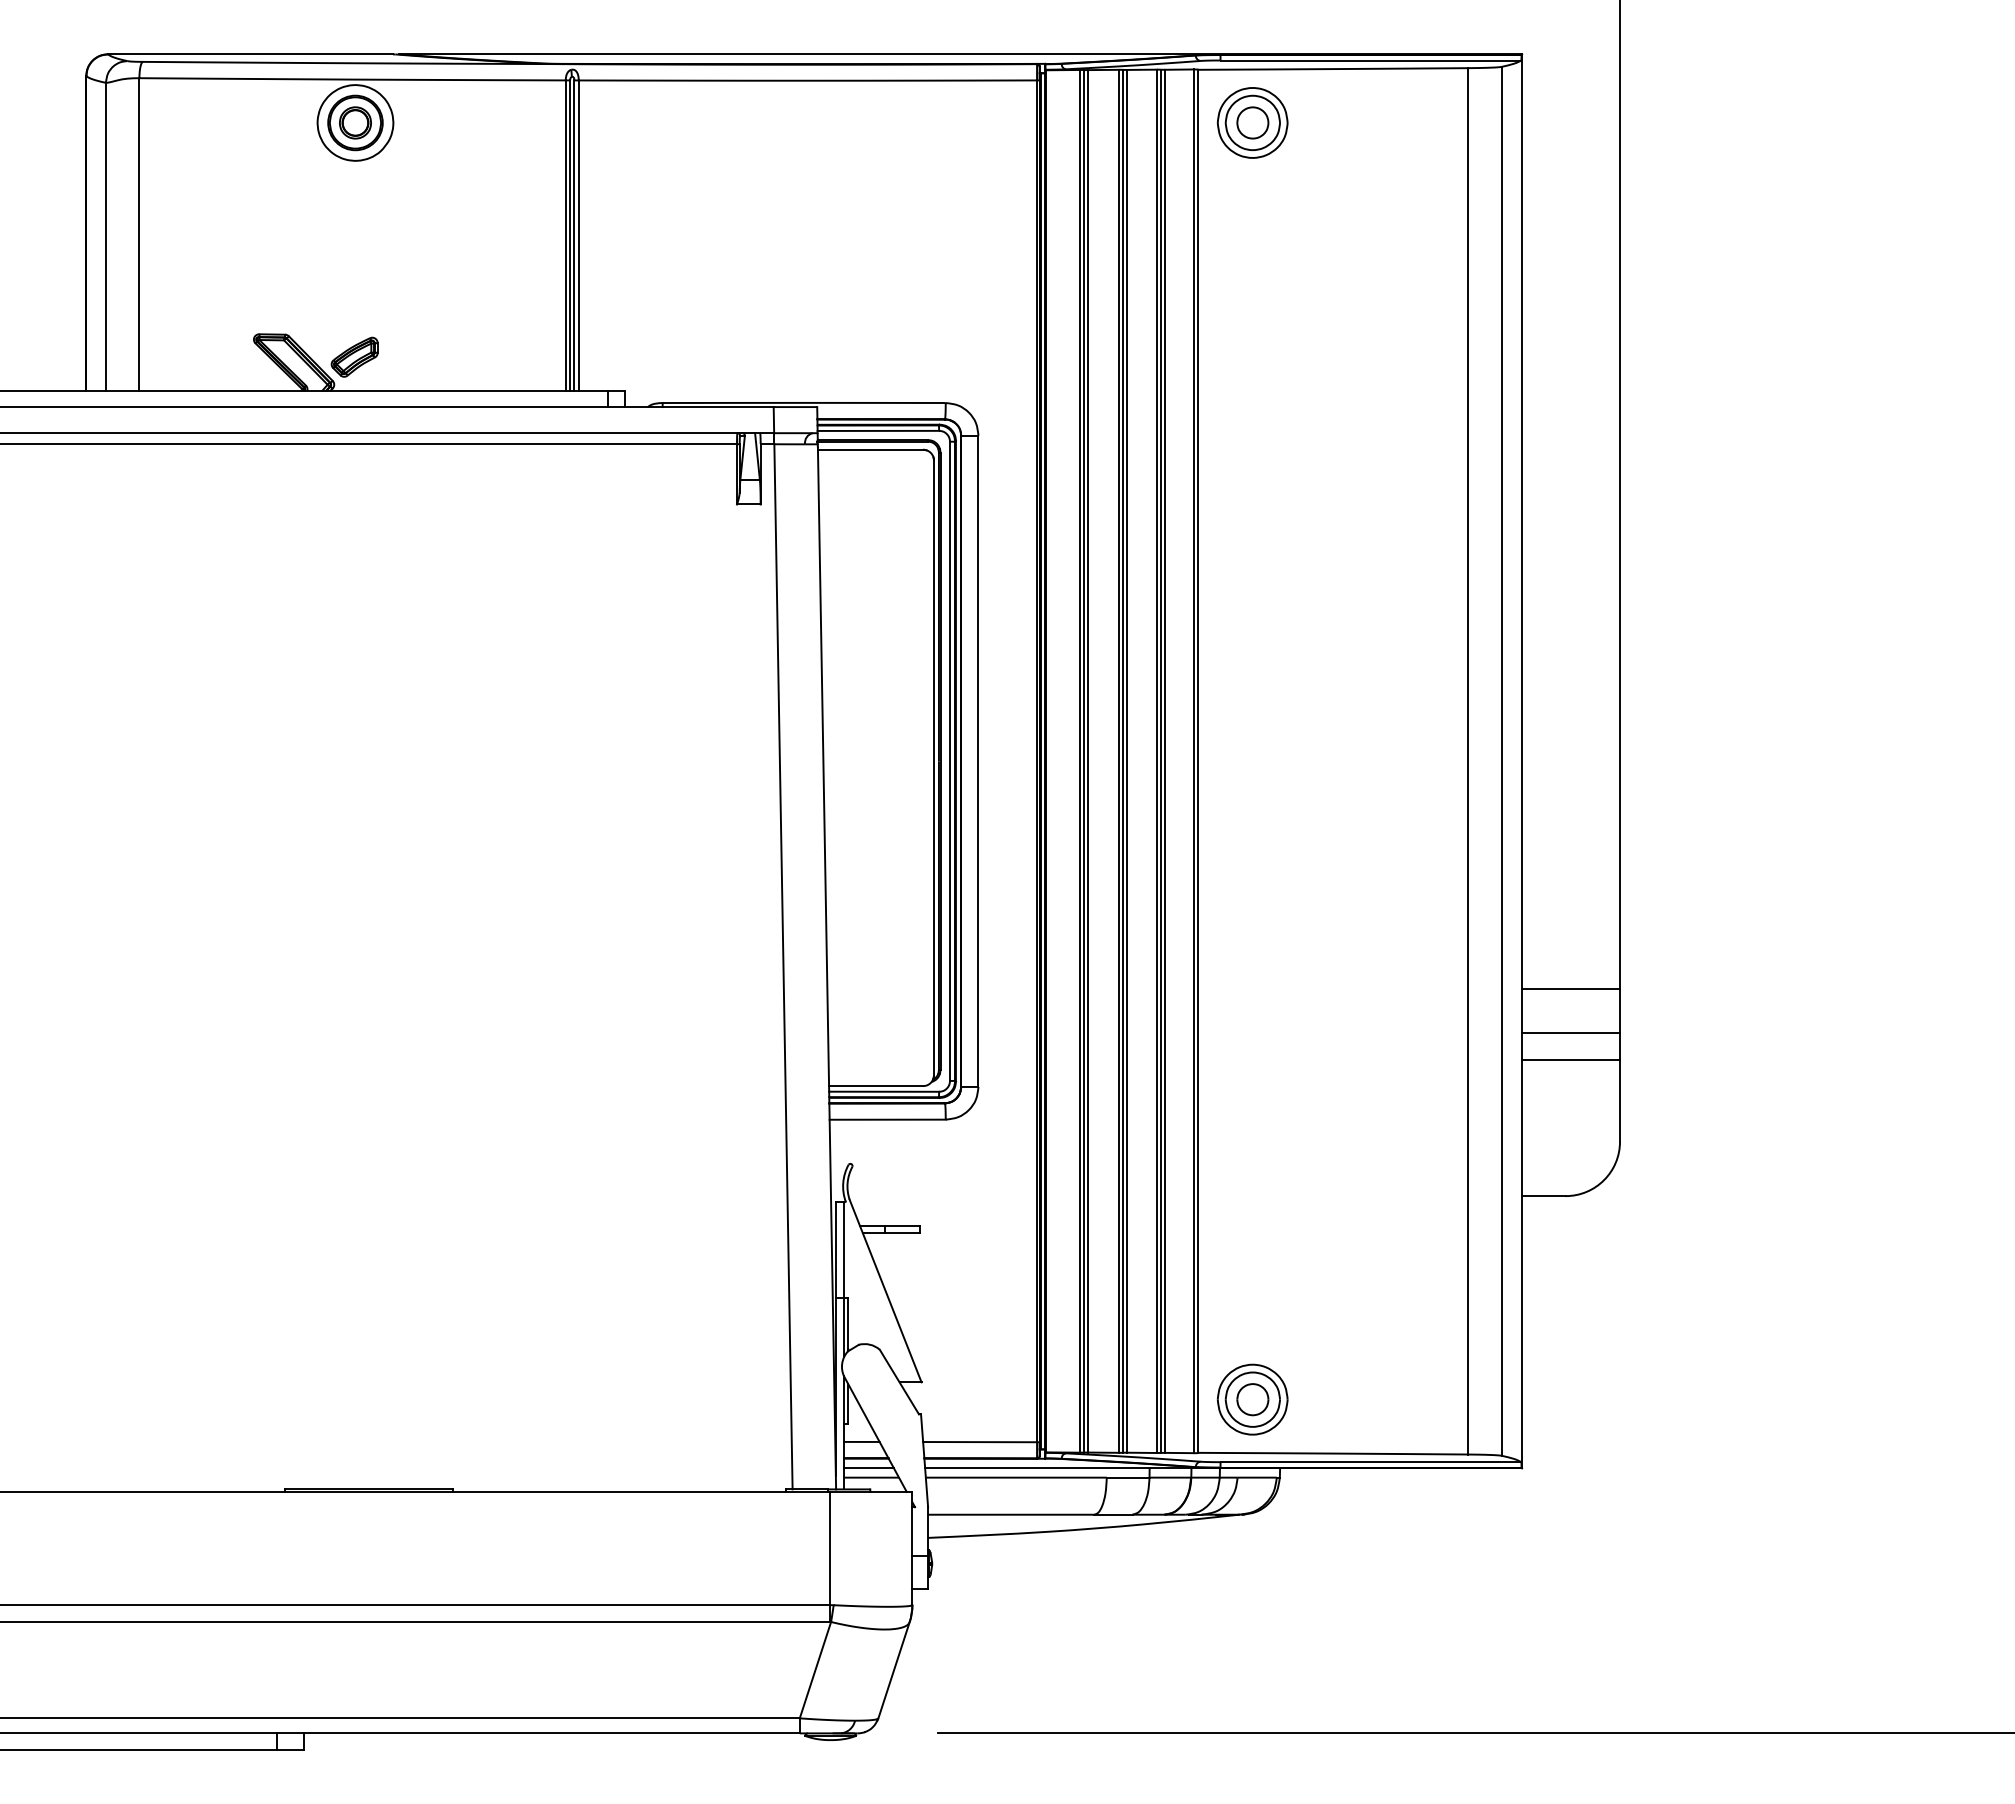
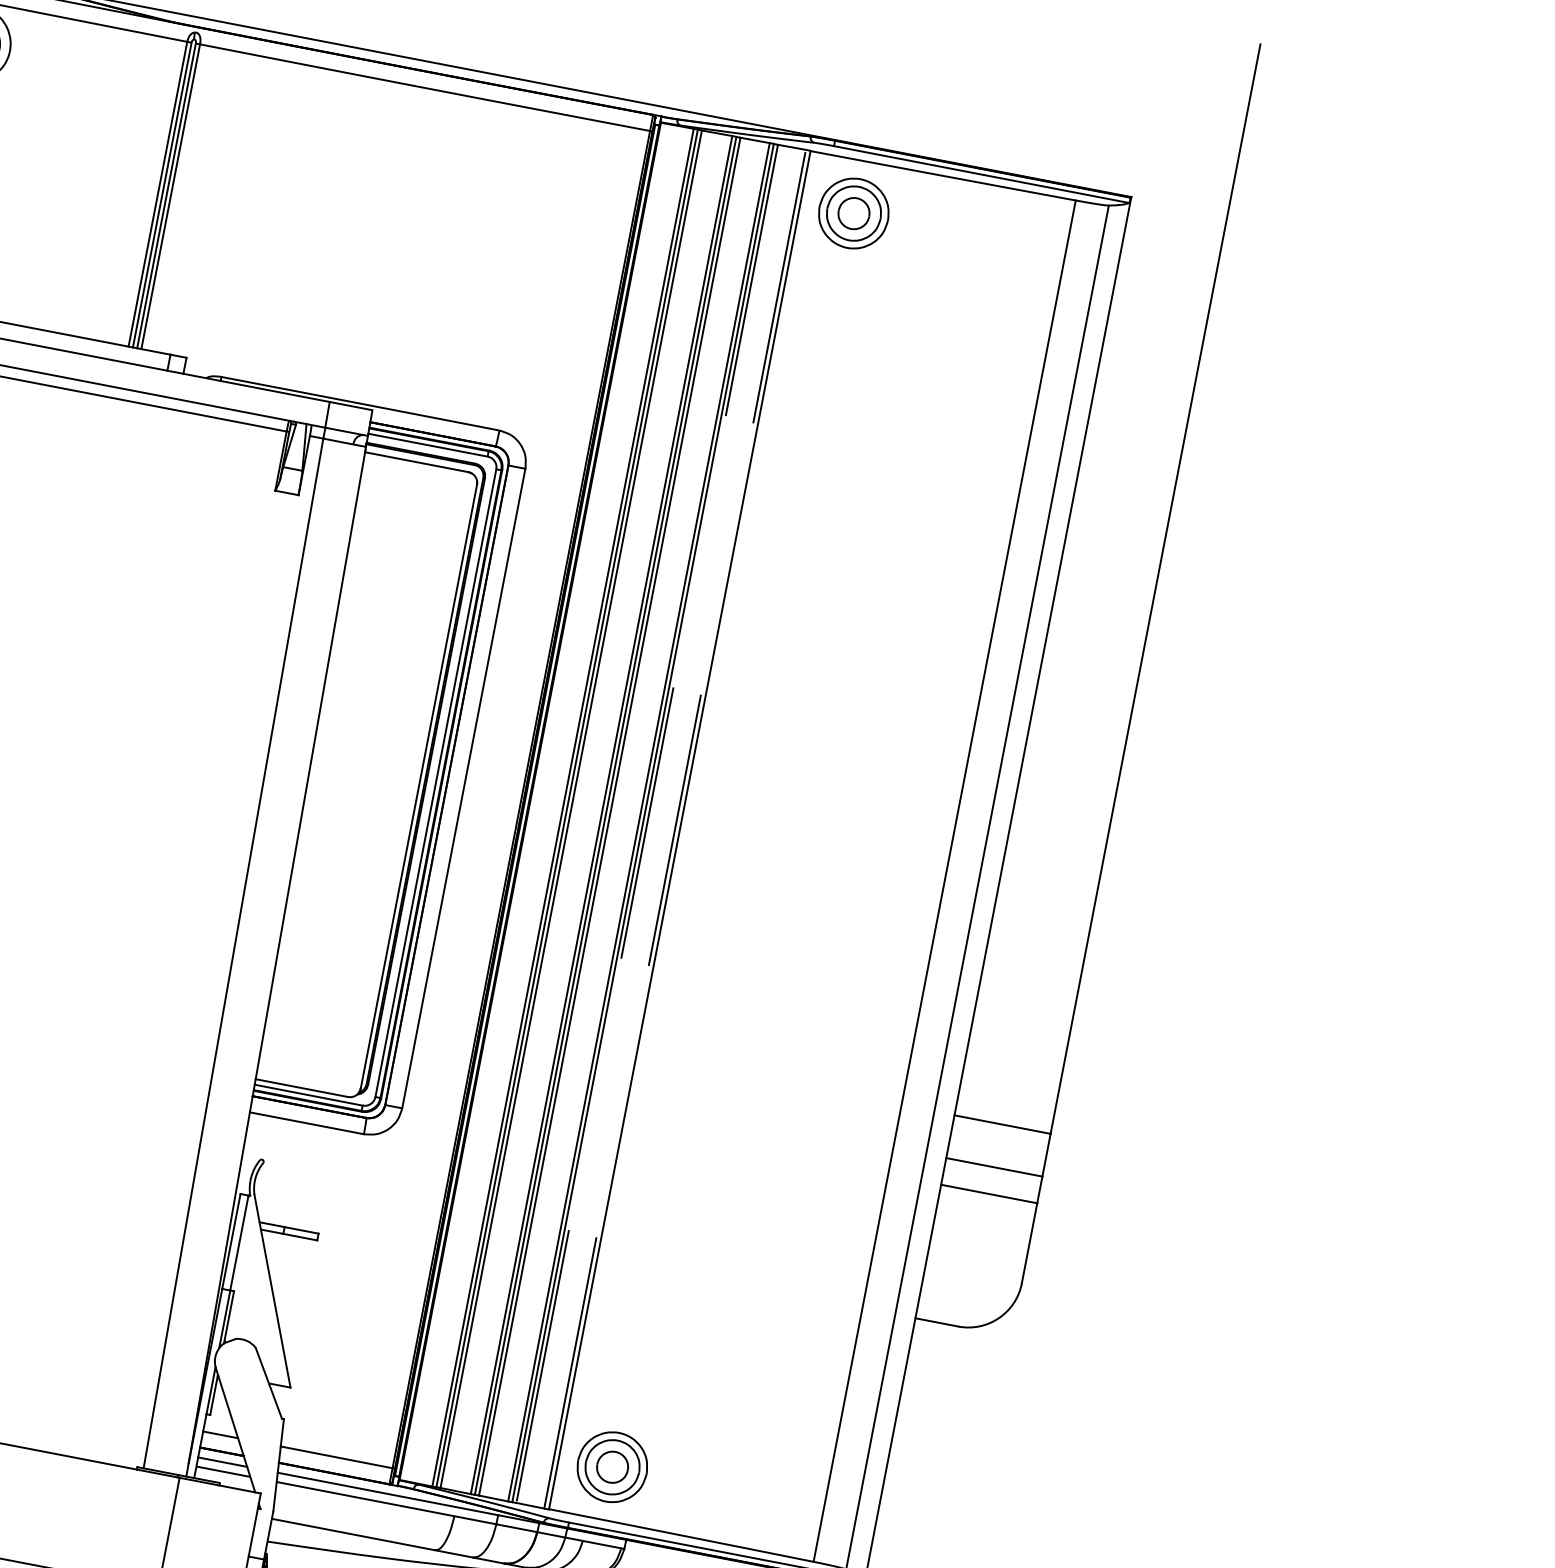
line: (1165, 761) -> (647, 824), solid -> dashed
line: (1193, 761) -> (674, 829), solid -> dashed

